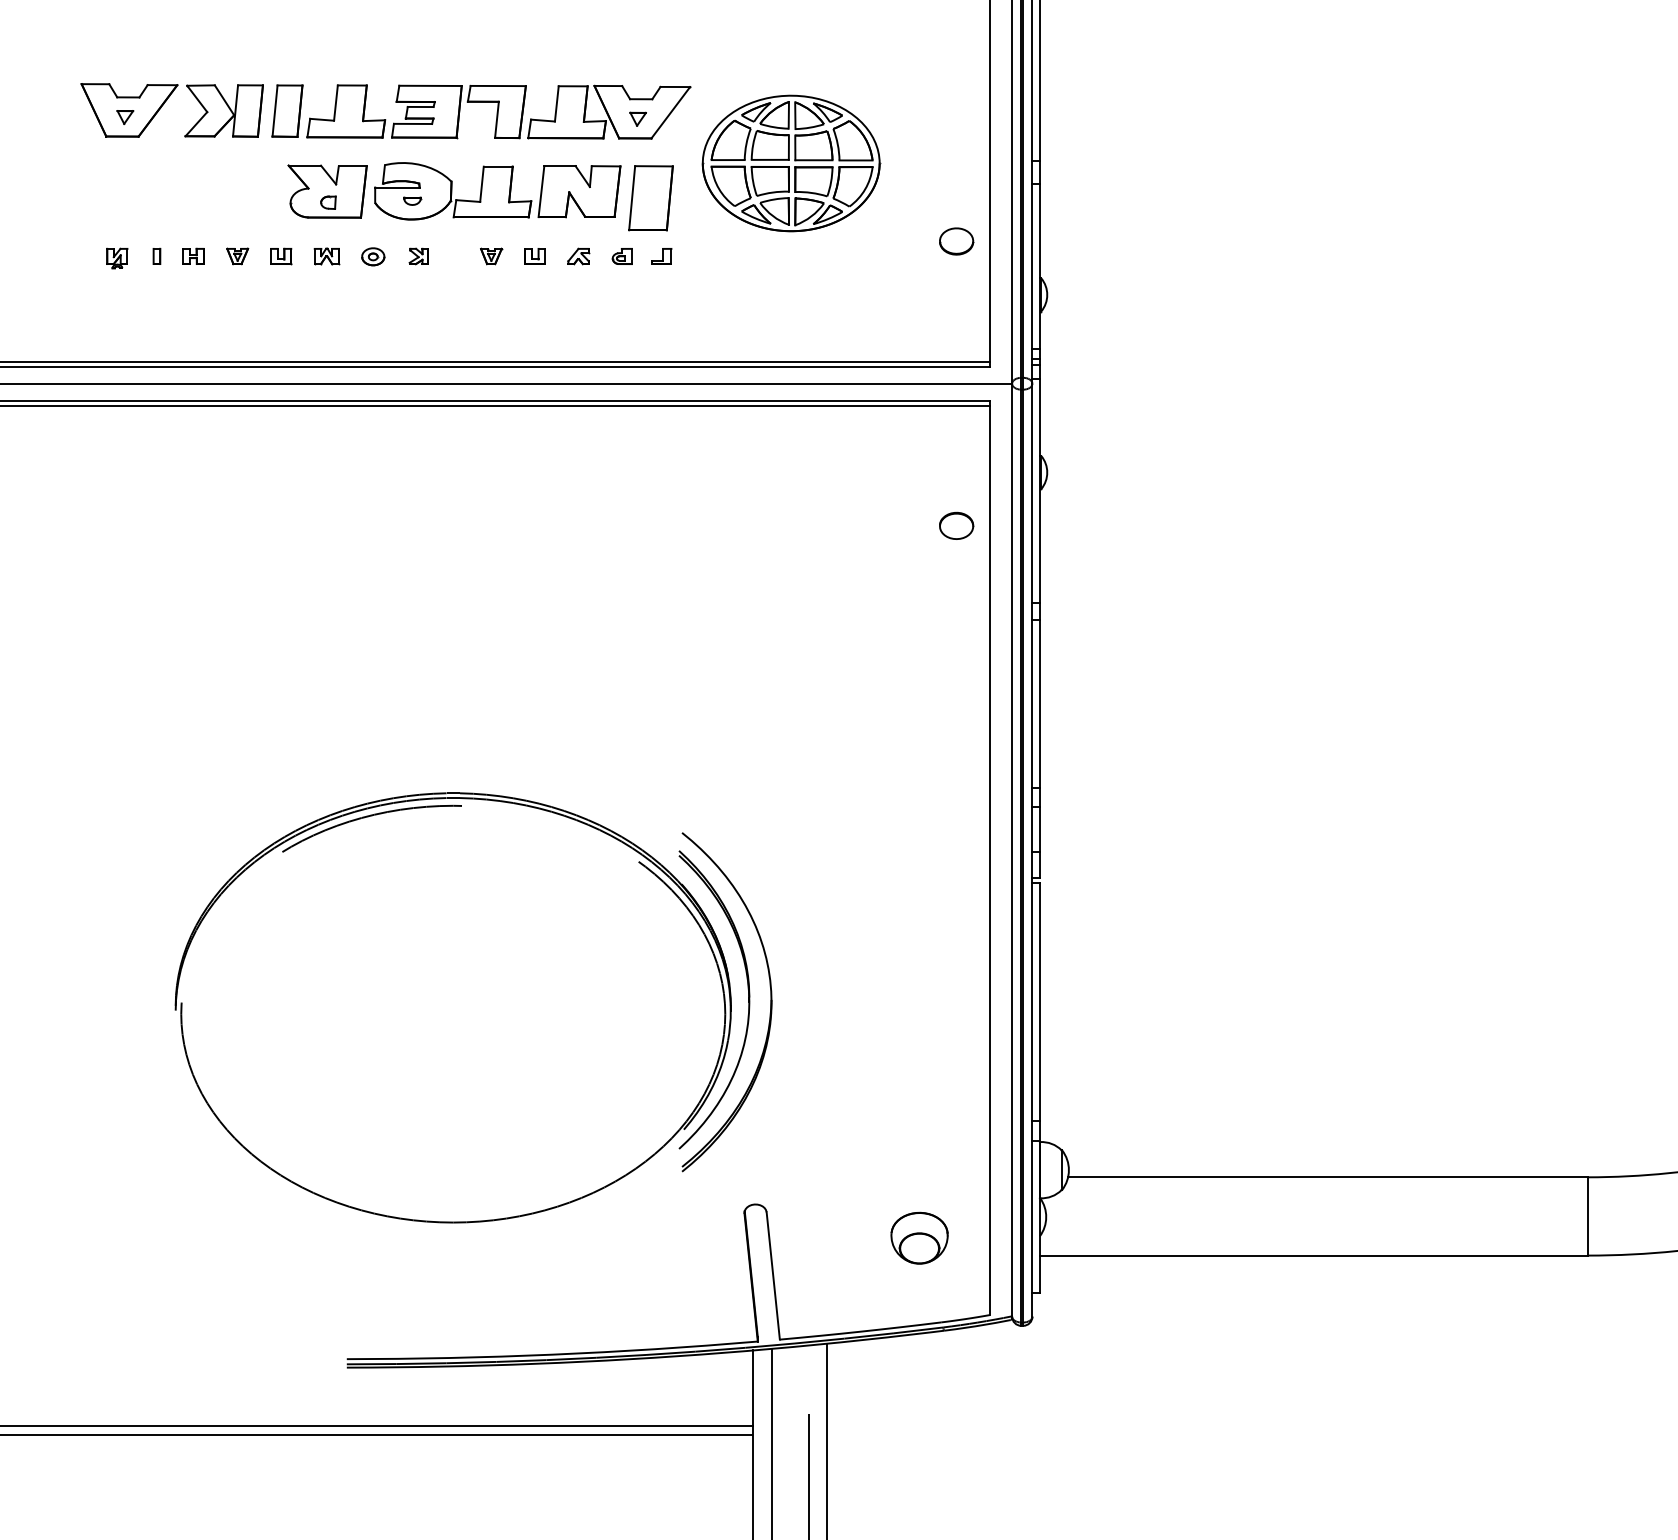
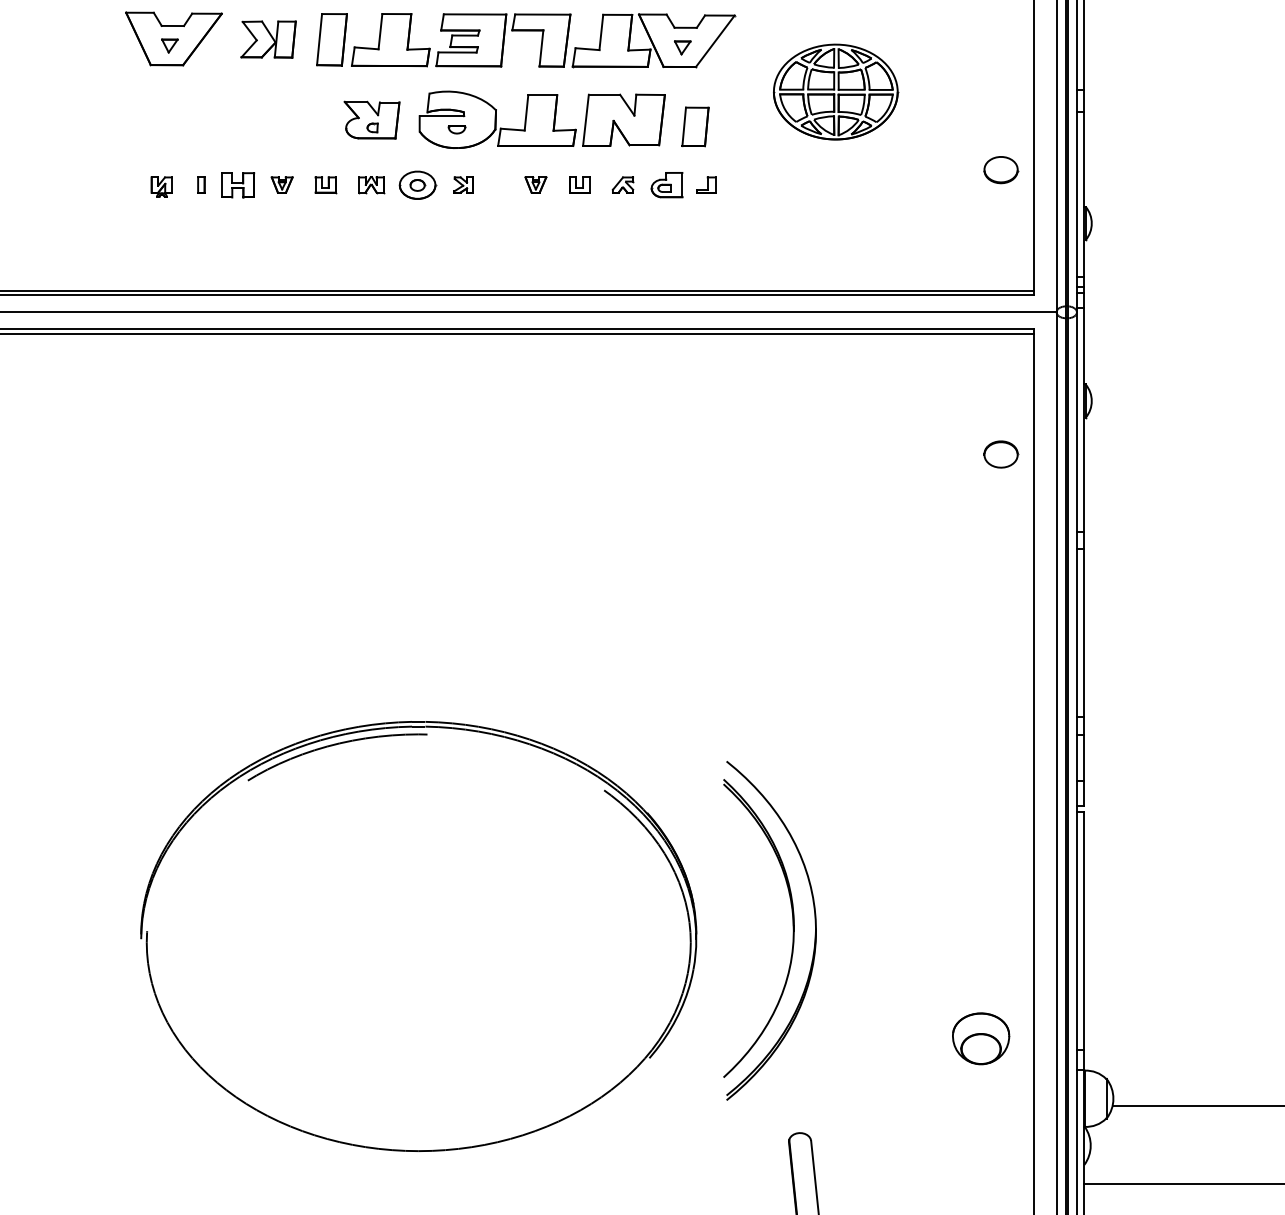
part: (223, 110) -> (268, 39), size x0.7
part: (791, 163) -> (836, 92), size x0.7
part: (327, 191) -> (372, 120), size x0.7
part: (650, 198) -> (695, 127), size x0.6
part: (193, 255) -> (238, 184), size x1.6
part: (373, 256) -> (418, 185), size x1.6
part: (621, 256) -> (666, 185), size x1.6
part: (437, 807) -> (403, 736), moved
part: (919, 1237) -> (981, 1038), moved

